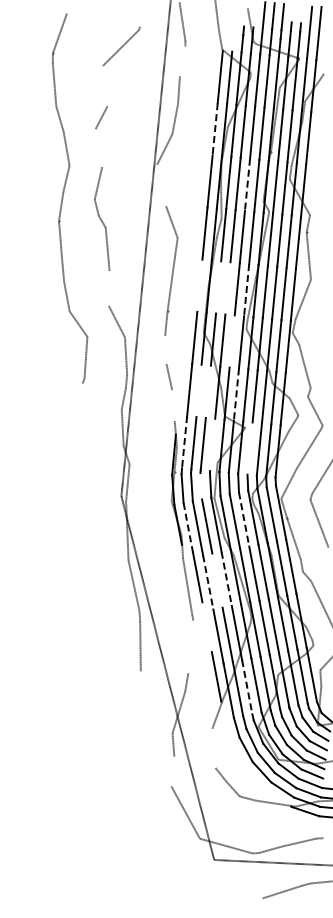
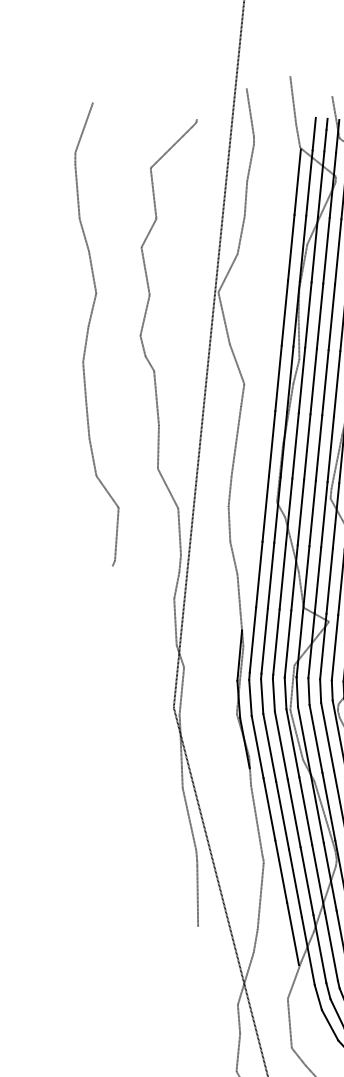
line: (233, 38) -> (314, 133), added
line: (182, 61) -> (250, 162), added
line: (104, 85) -> (152, 192), added
line: (215, 129) -> (291, 247), dashed -> solid
line: (98, 148) -> (145, 271), added
line: (161, 185) -> (224, 318), added
line: (247, 185) -> (331, 318), dashed -> solid
part: (63, 198) -> (88, 334), moved
line: (199, 285) -> (271, 443), added
line: (218, 287) -> (295, 445), added
line: (108, 288) -> (157, 447), added
line: (227, 288) -> (306, 447), added
line: (246, 290) -> (330, 449), dashed -> solid
line: (231, 341) -> (311, 513), added
line: (165, 349) -> (229, 523), added
line: (198, 390) -> (270, 575), added
line: (207, 391) -> (281, 576), added
line: (236, 395) -> (318, 581), dashed -> solid
line: (173, 405) -> (239, 593), added
line: (184, 442) -> (252, 640), dashed -> solid
line: (212, 444) -> (287, 642), added
line: (249, 448) -> (334, 647), added
line: (201, 486) -> (274, 695), added
line: (244, 519) -> (328, 736), dashed -> solid
line: (188, 528) -> (257, 747), dashed -> solid
line: (226, 578) -> (305, 810), dashed -> solid
line: (217, 580) -> (294, 813), added
line: (208, 582) -> (282, 815), dashed -> solid
line: (206, 627) -> (280, 872), added
line: (190, 646) -> (260, 895), added
line: (247, 687) -> (331, 947), dashed -> solid
line: (213, 748) -> (289, 1023), added
line: (172, 771) -> (237, 1052), added

